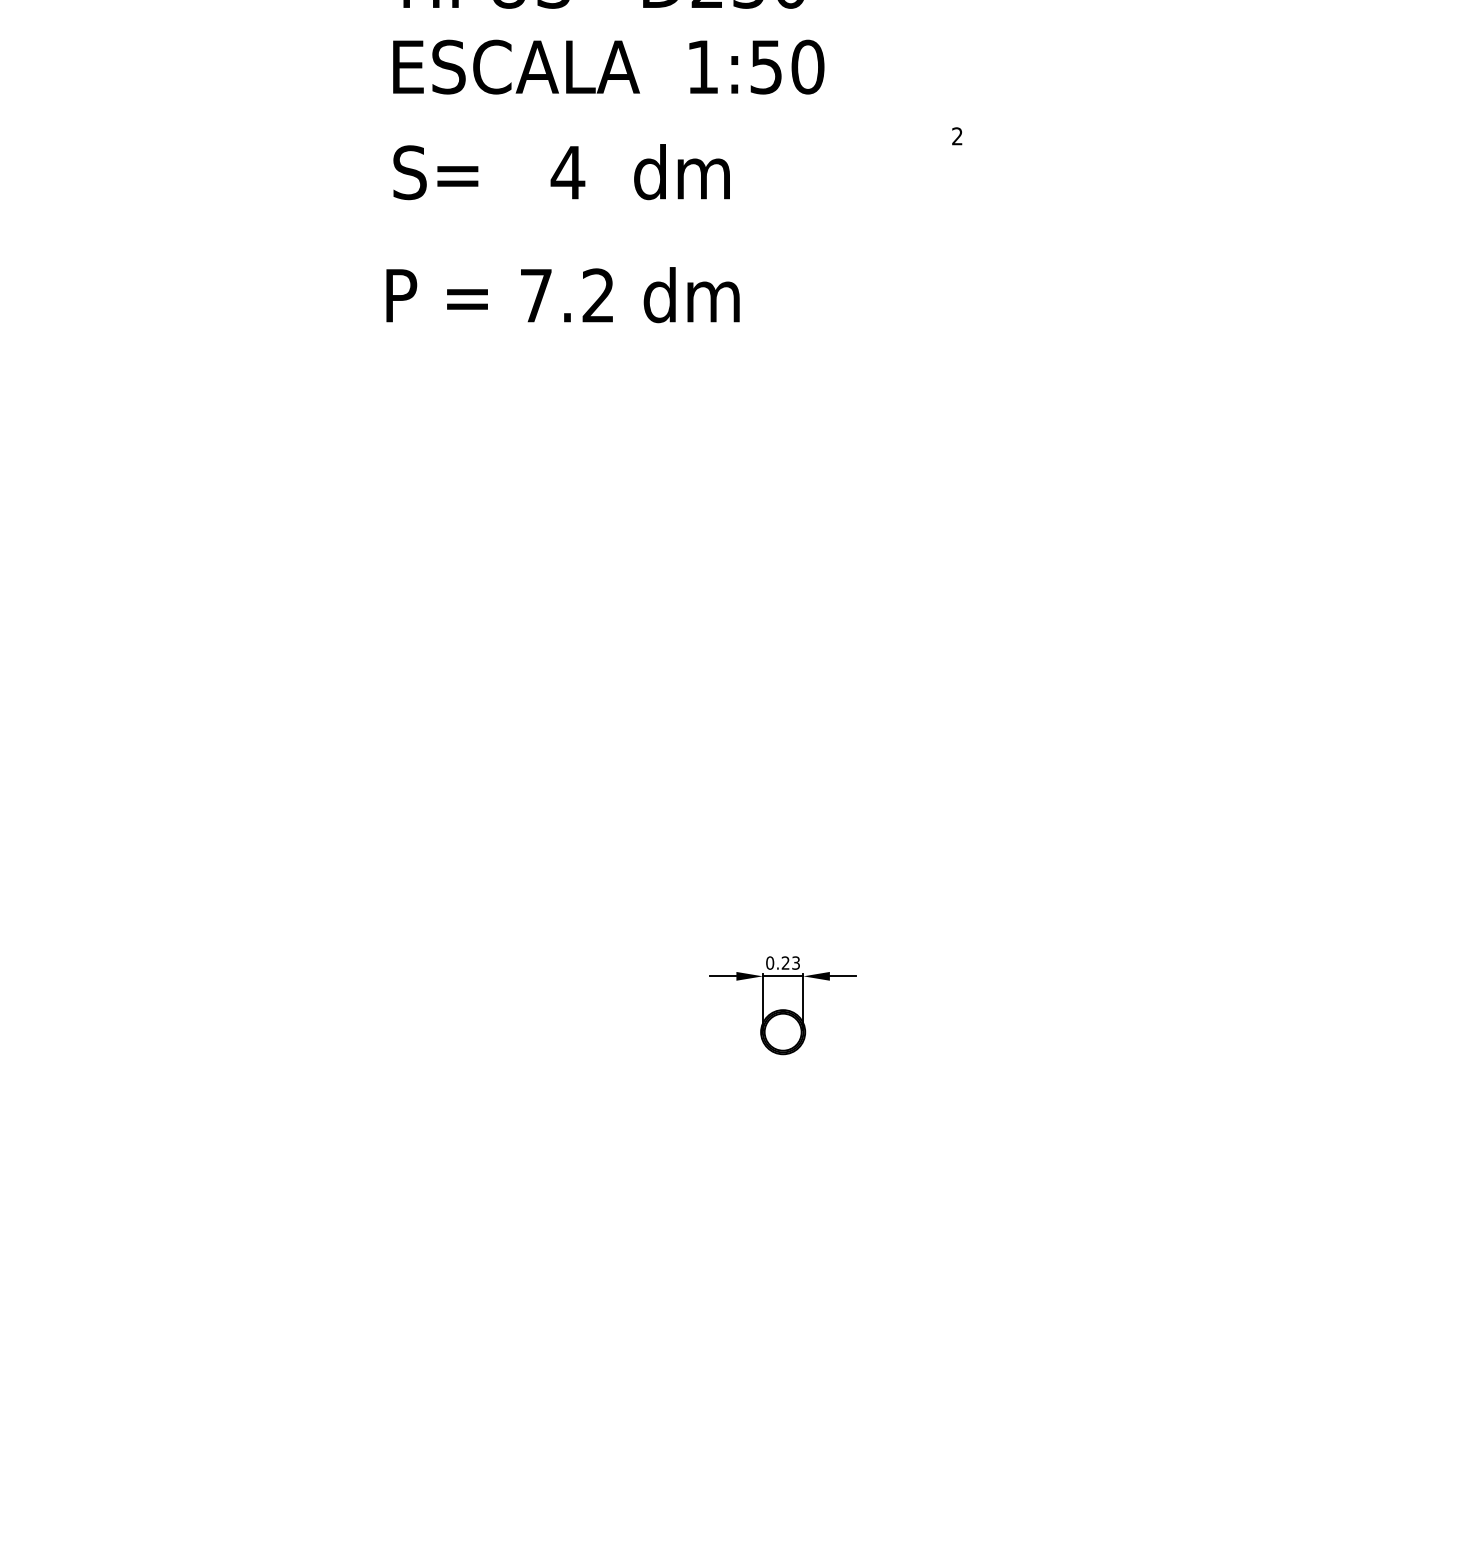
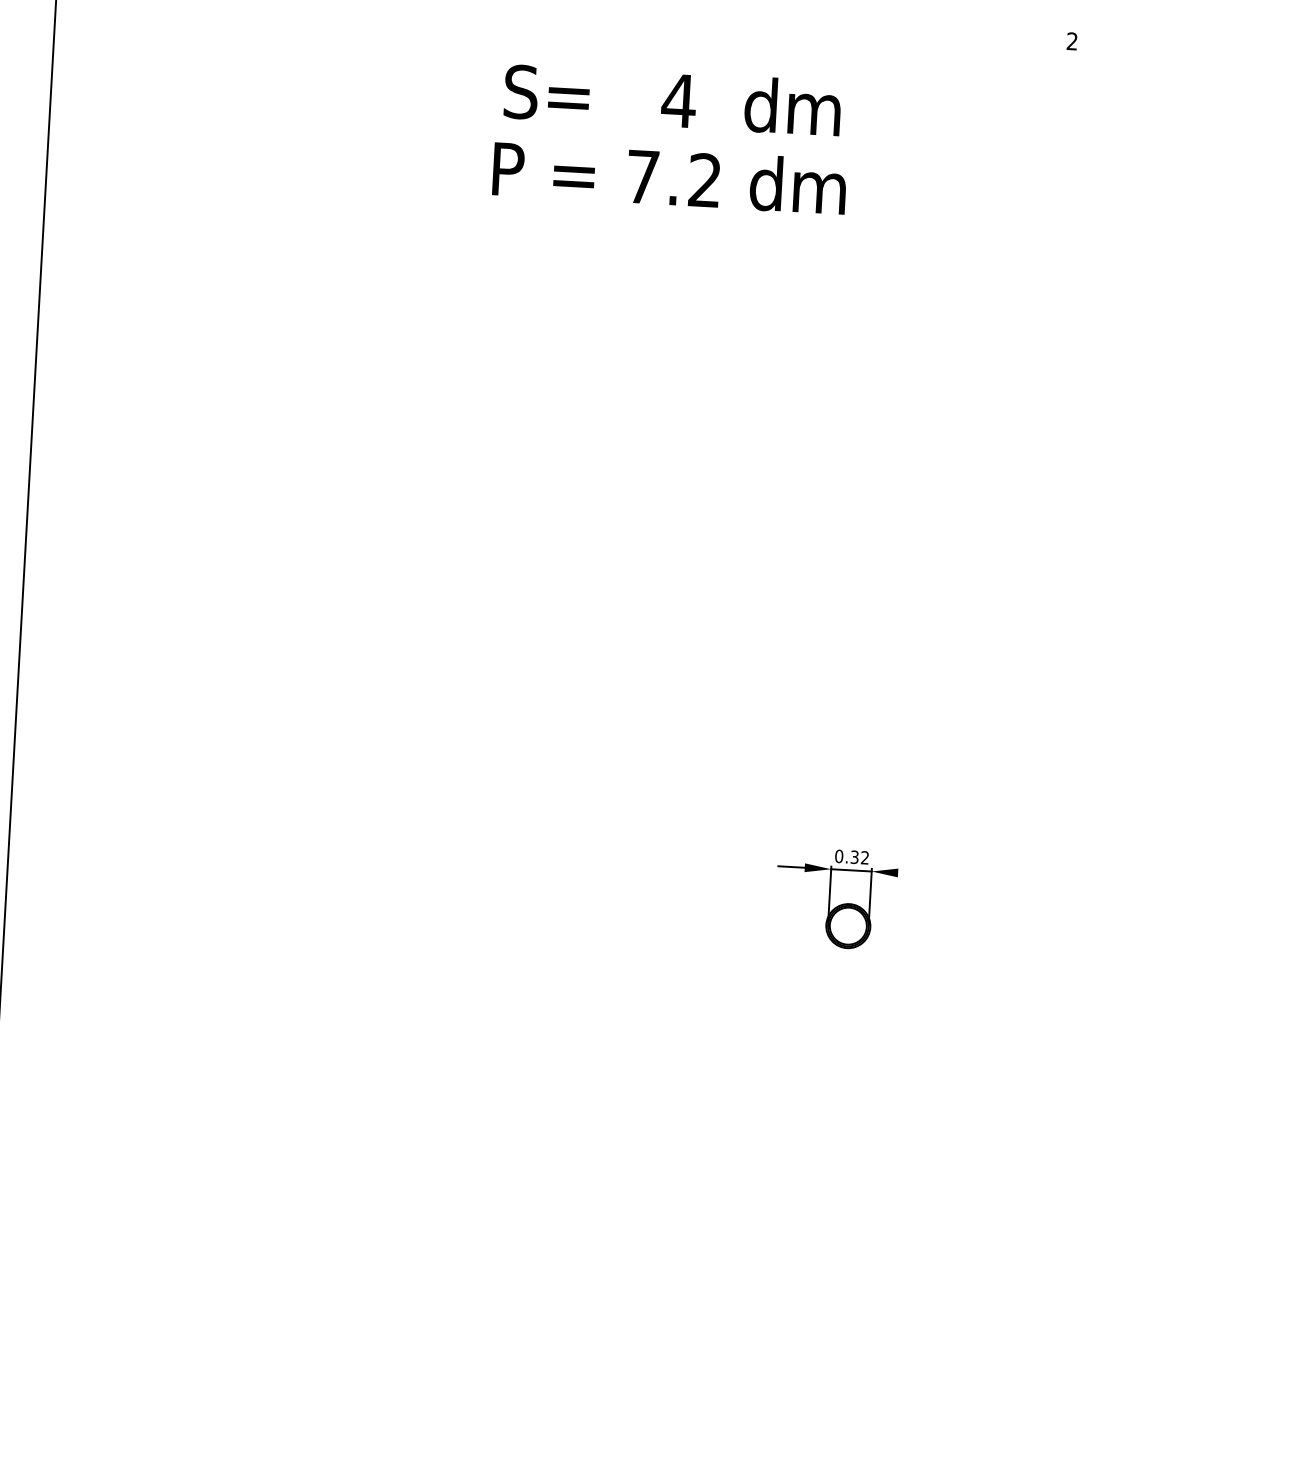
text: (561, 172) -> (672, 100), moved
text: (790, 962) -> (859, 856), 0.23 -> 0.32
line: (842, 976) -> (910, 873), removed

